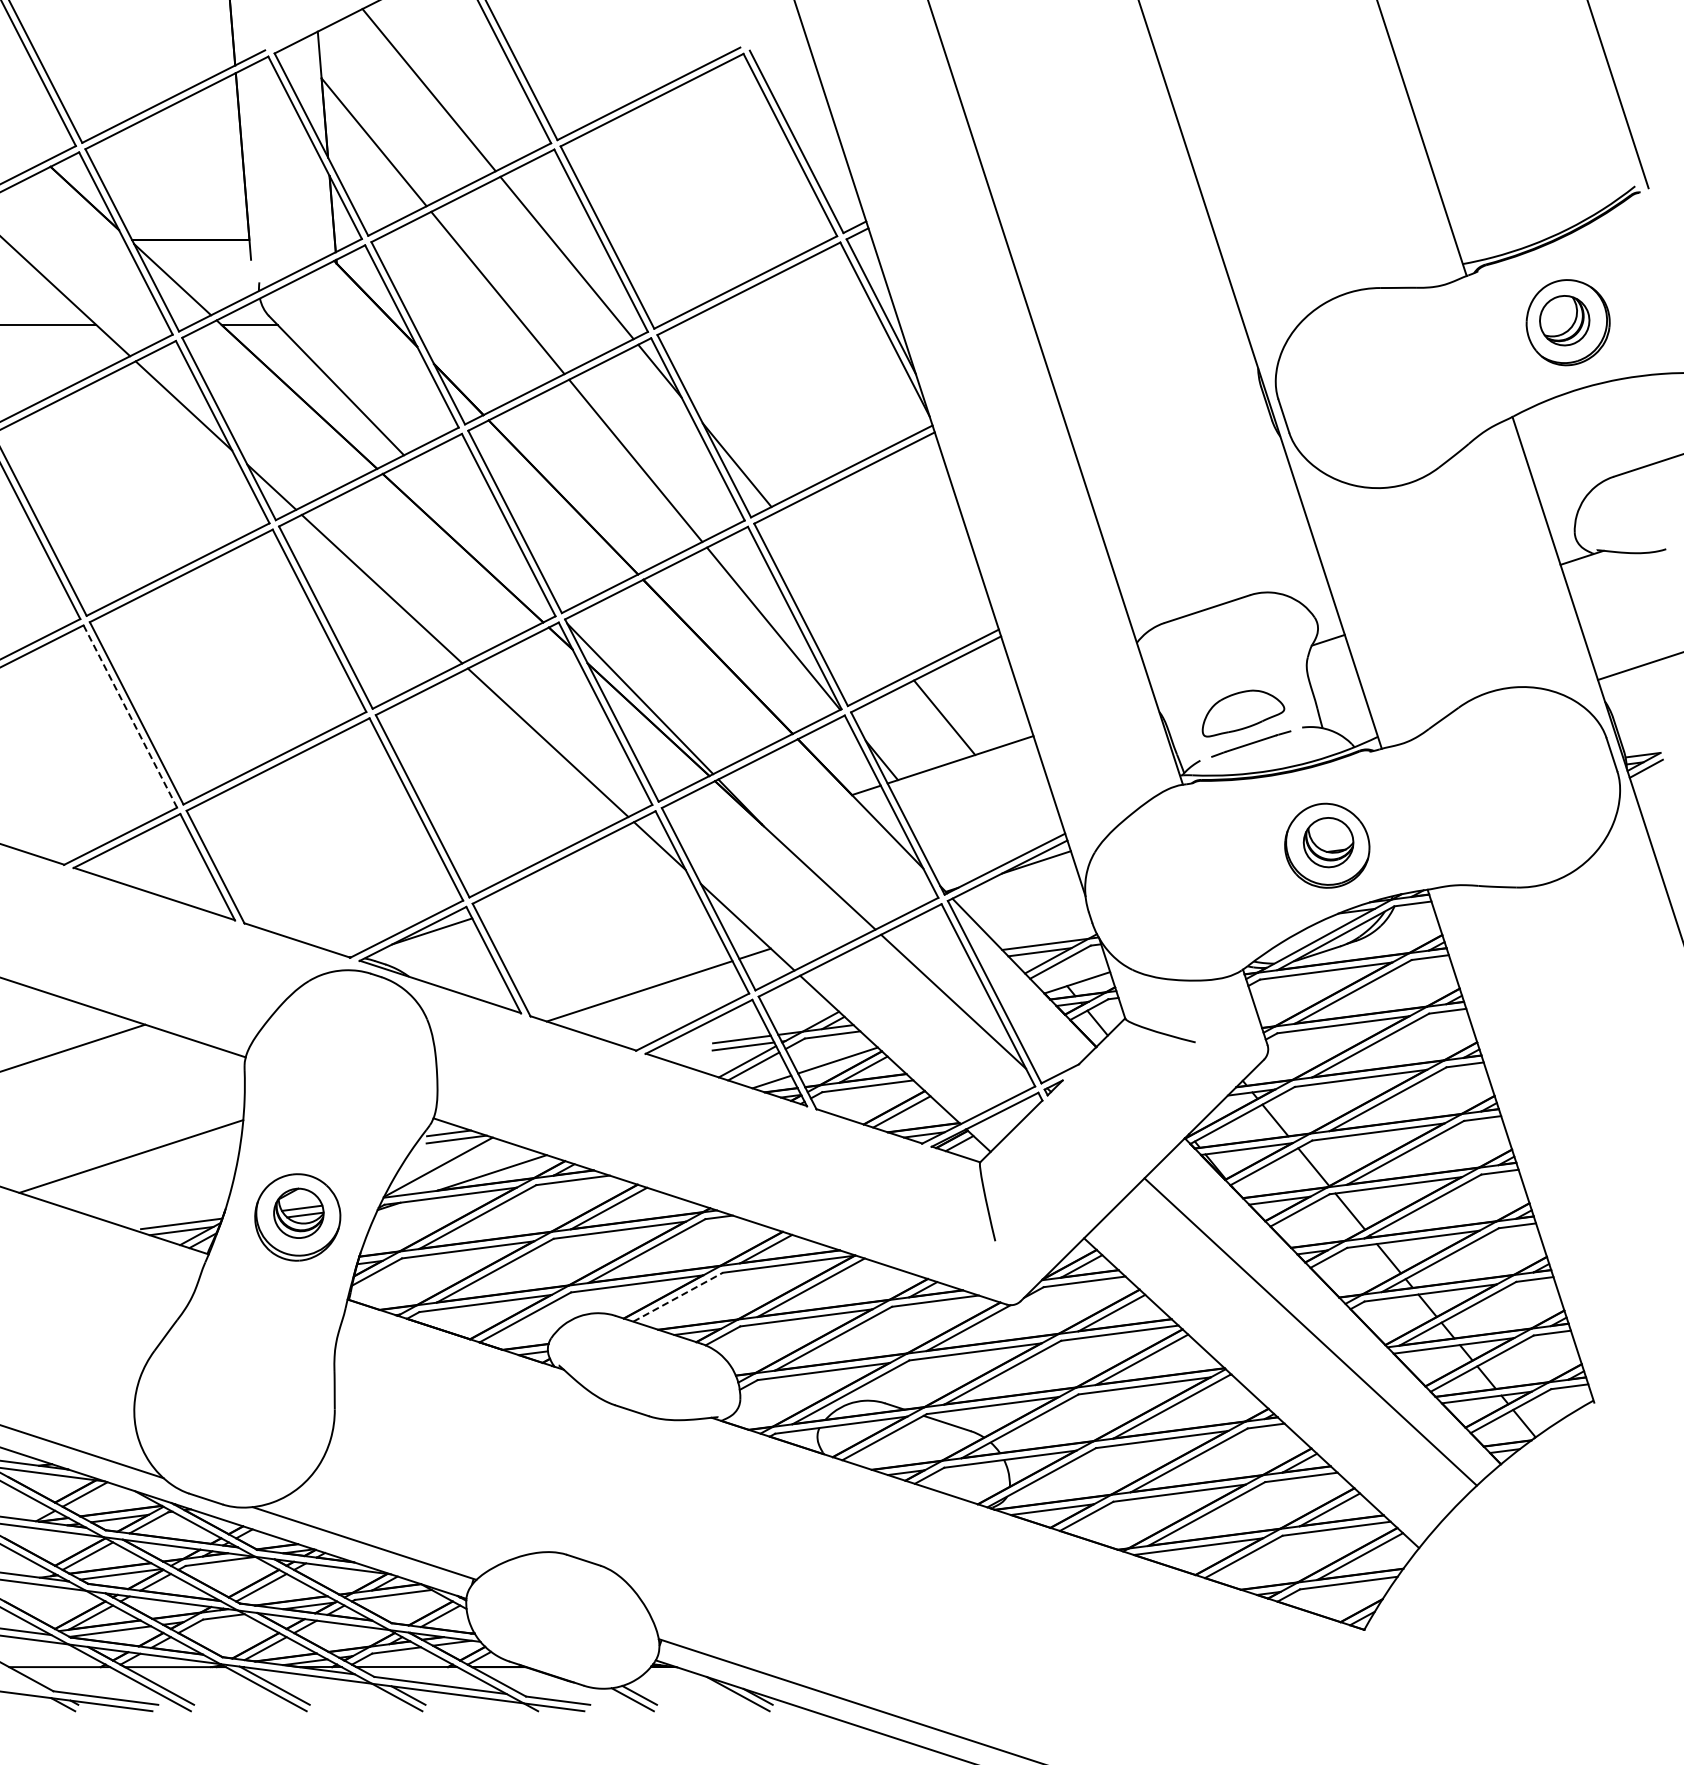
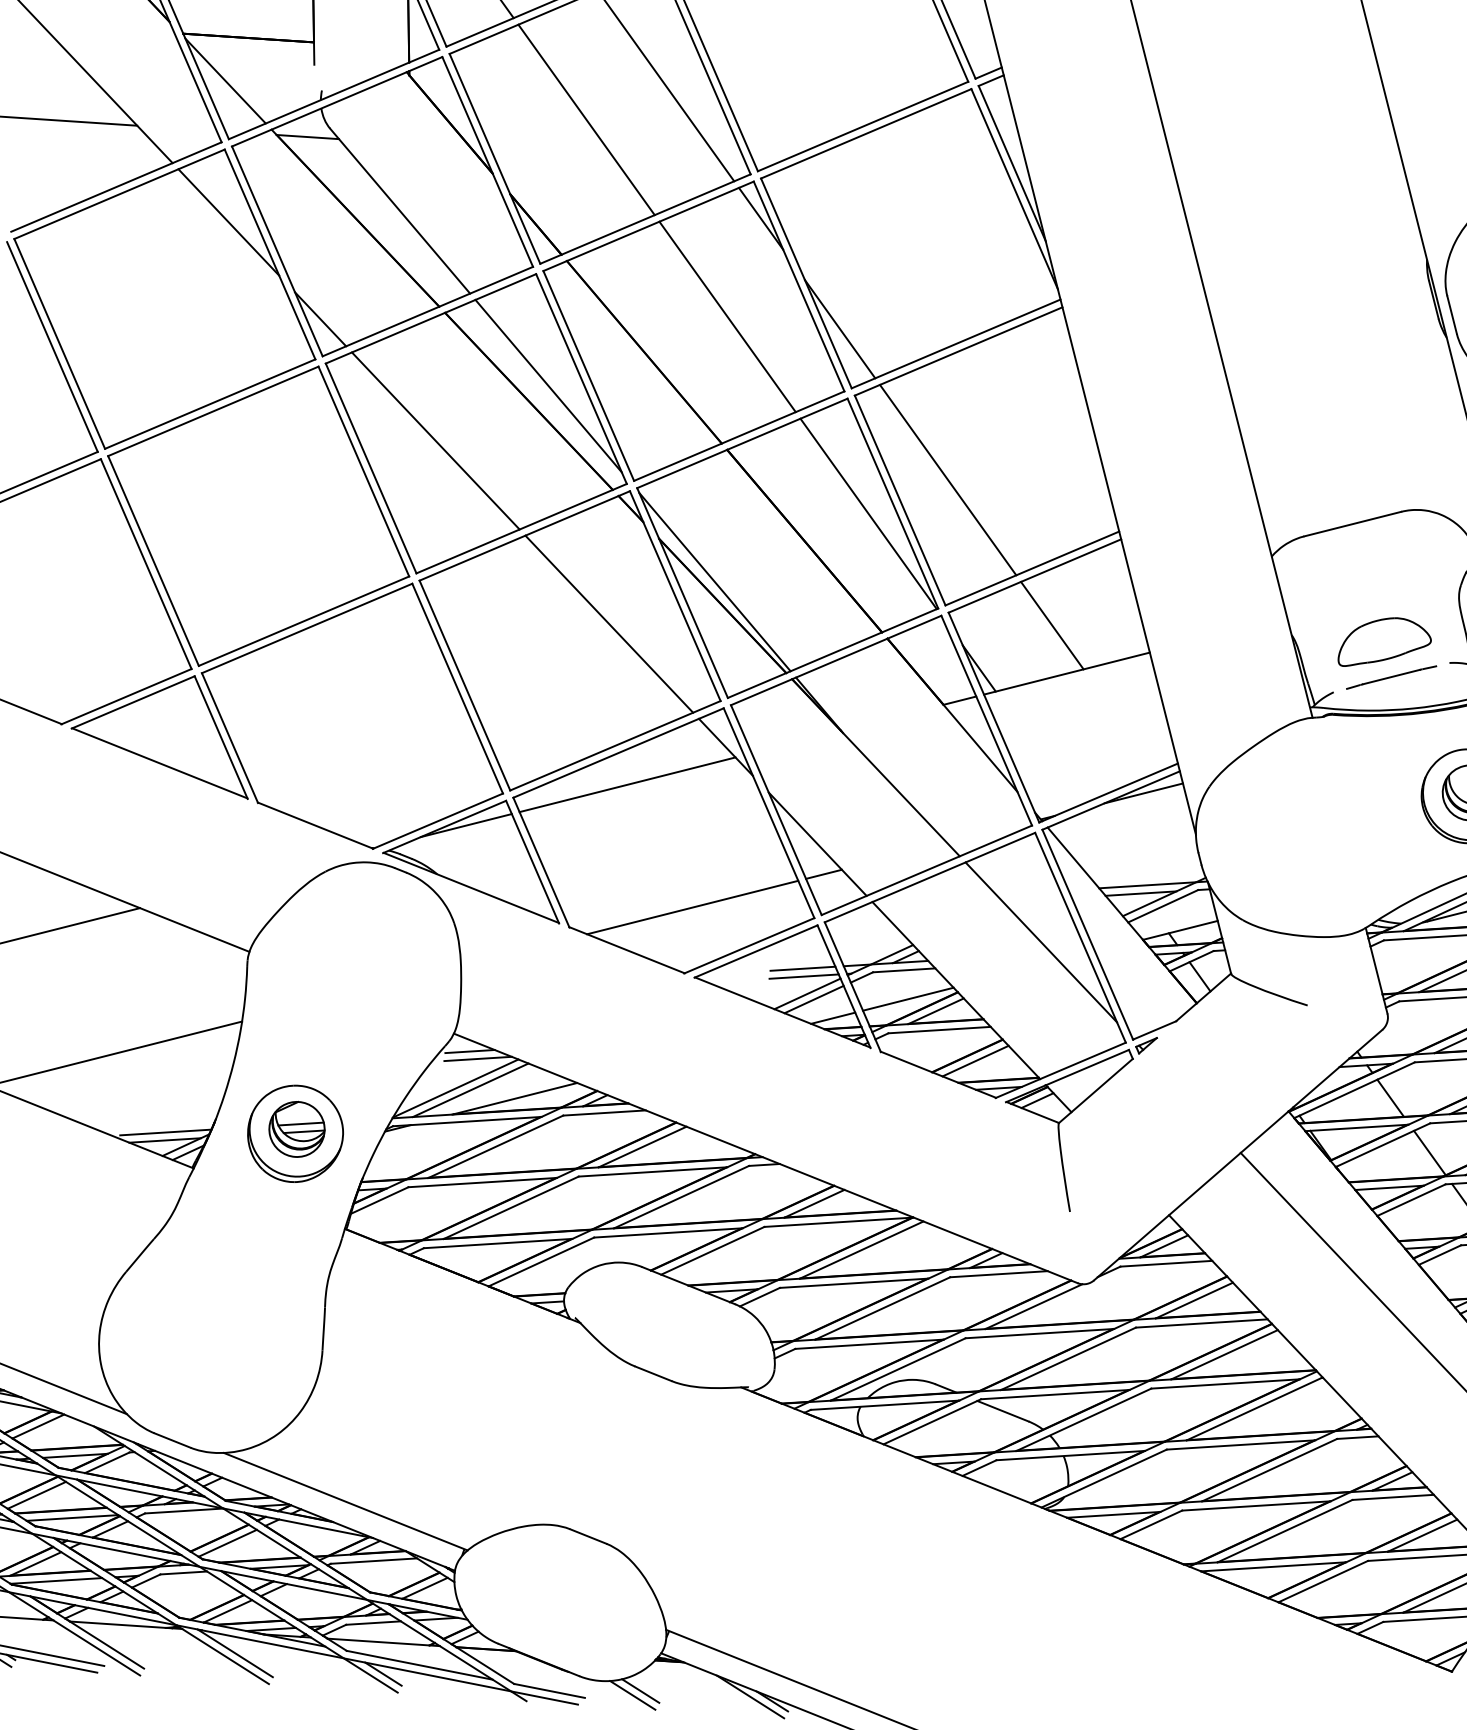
line: (479, 533) -> (548, 386), added
line: (842, 593) -> (947, 479), added
line: (130, 717) -> (146, 565), dashed -> solid
line: (574, 885) -> (628, 784), added
line: (451, 1167) -> (470, 1089), added
line: (678, 1296) -> (713, 1250), dashed -> solid

